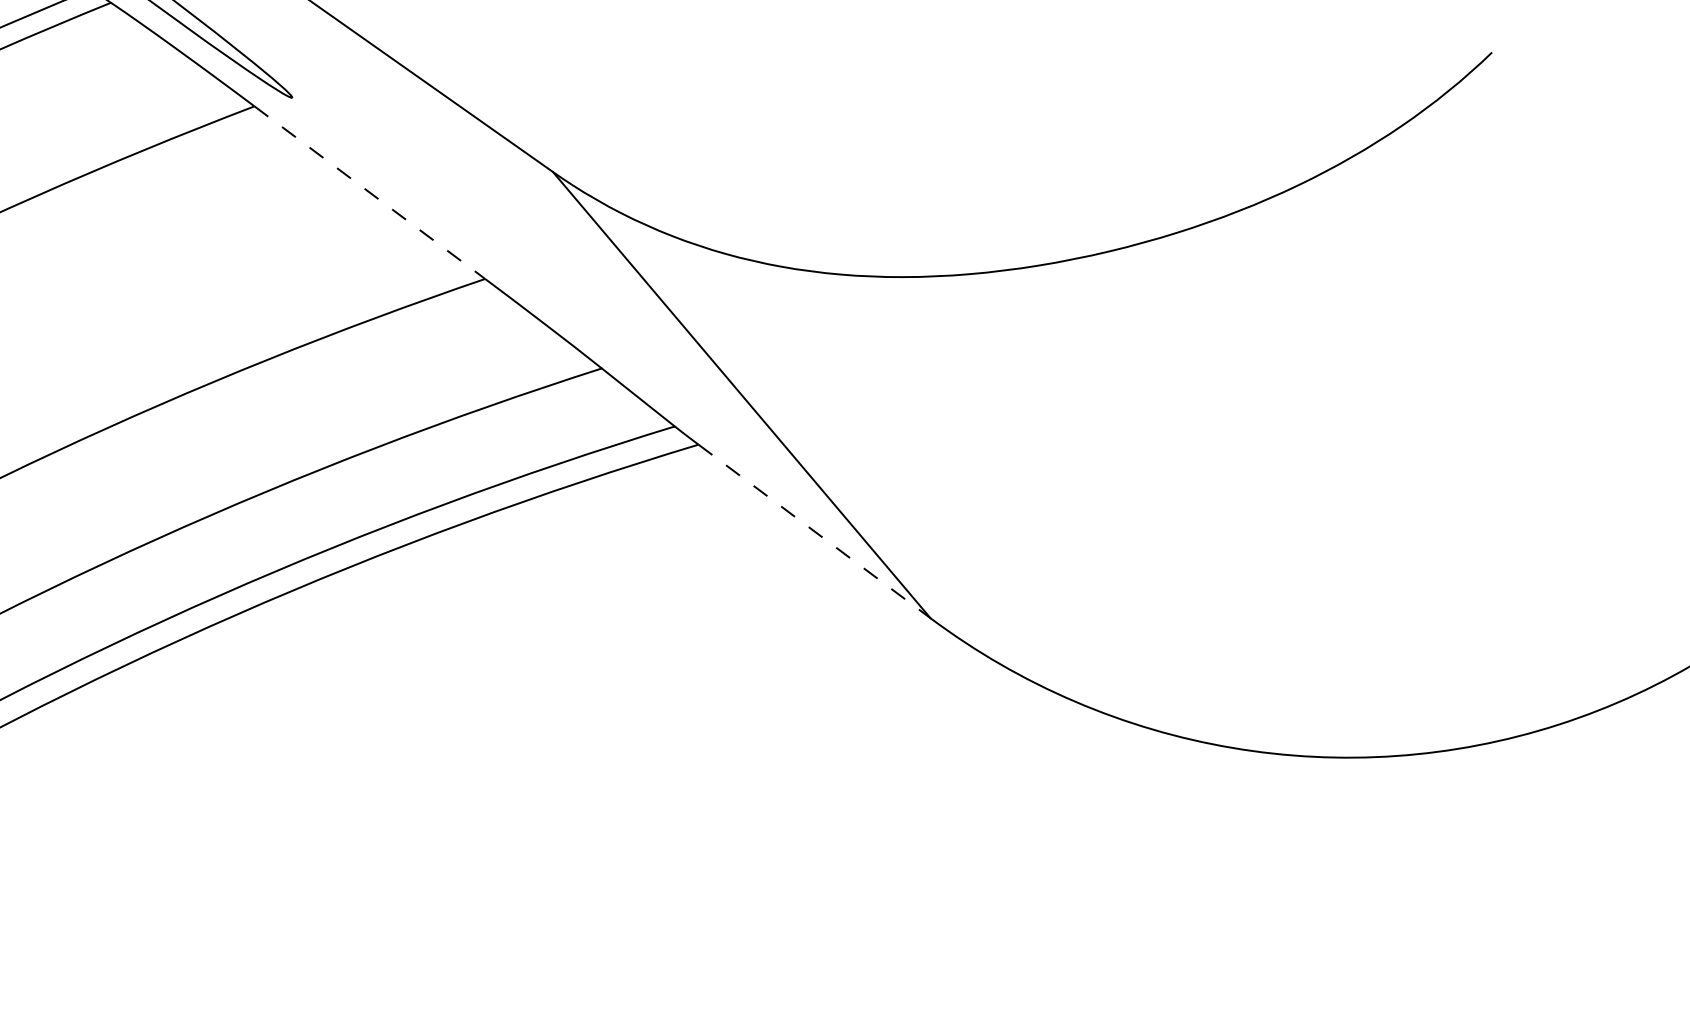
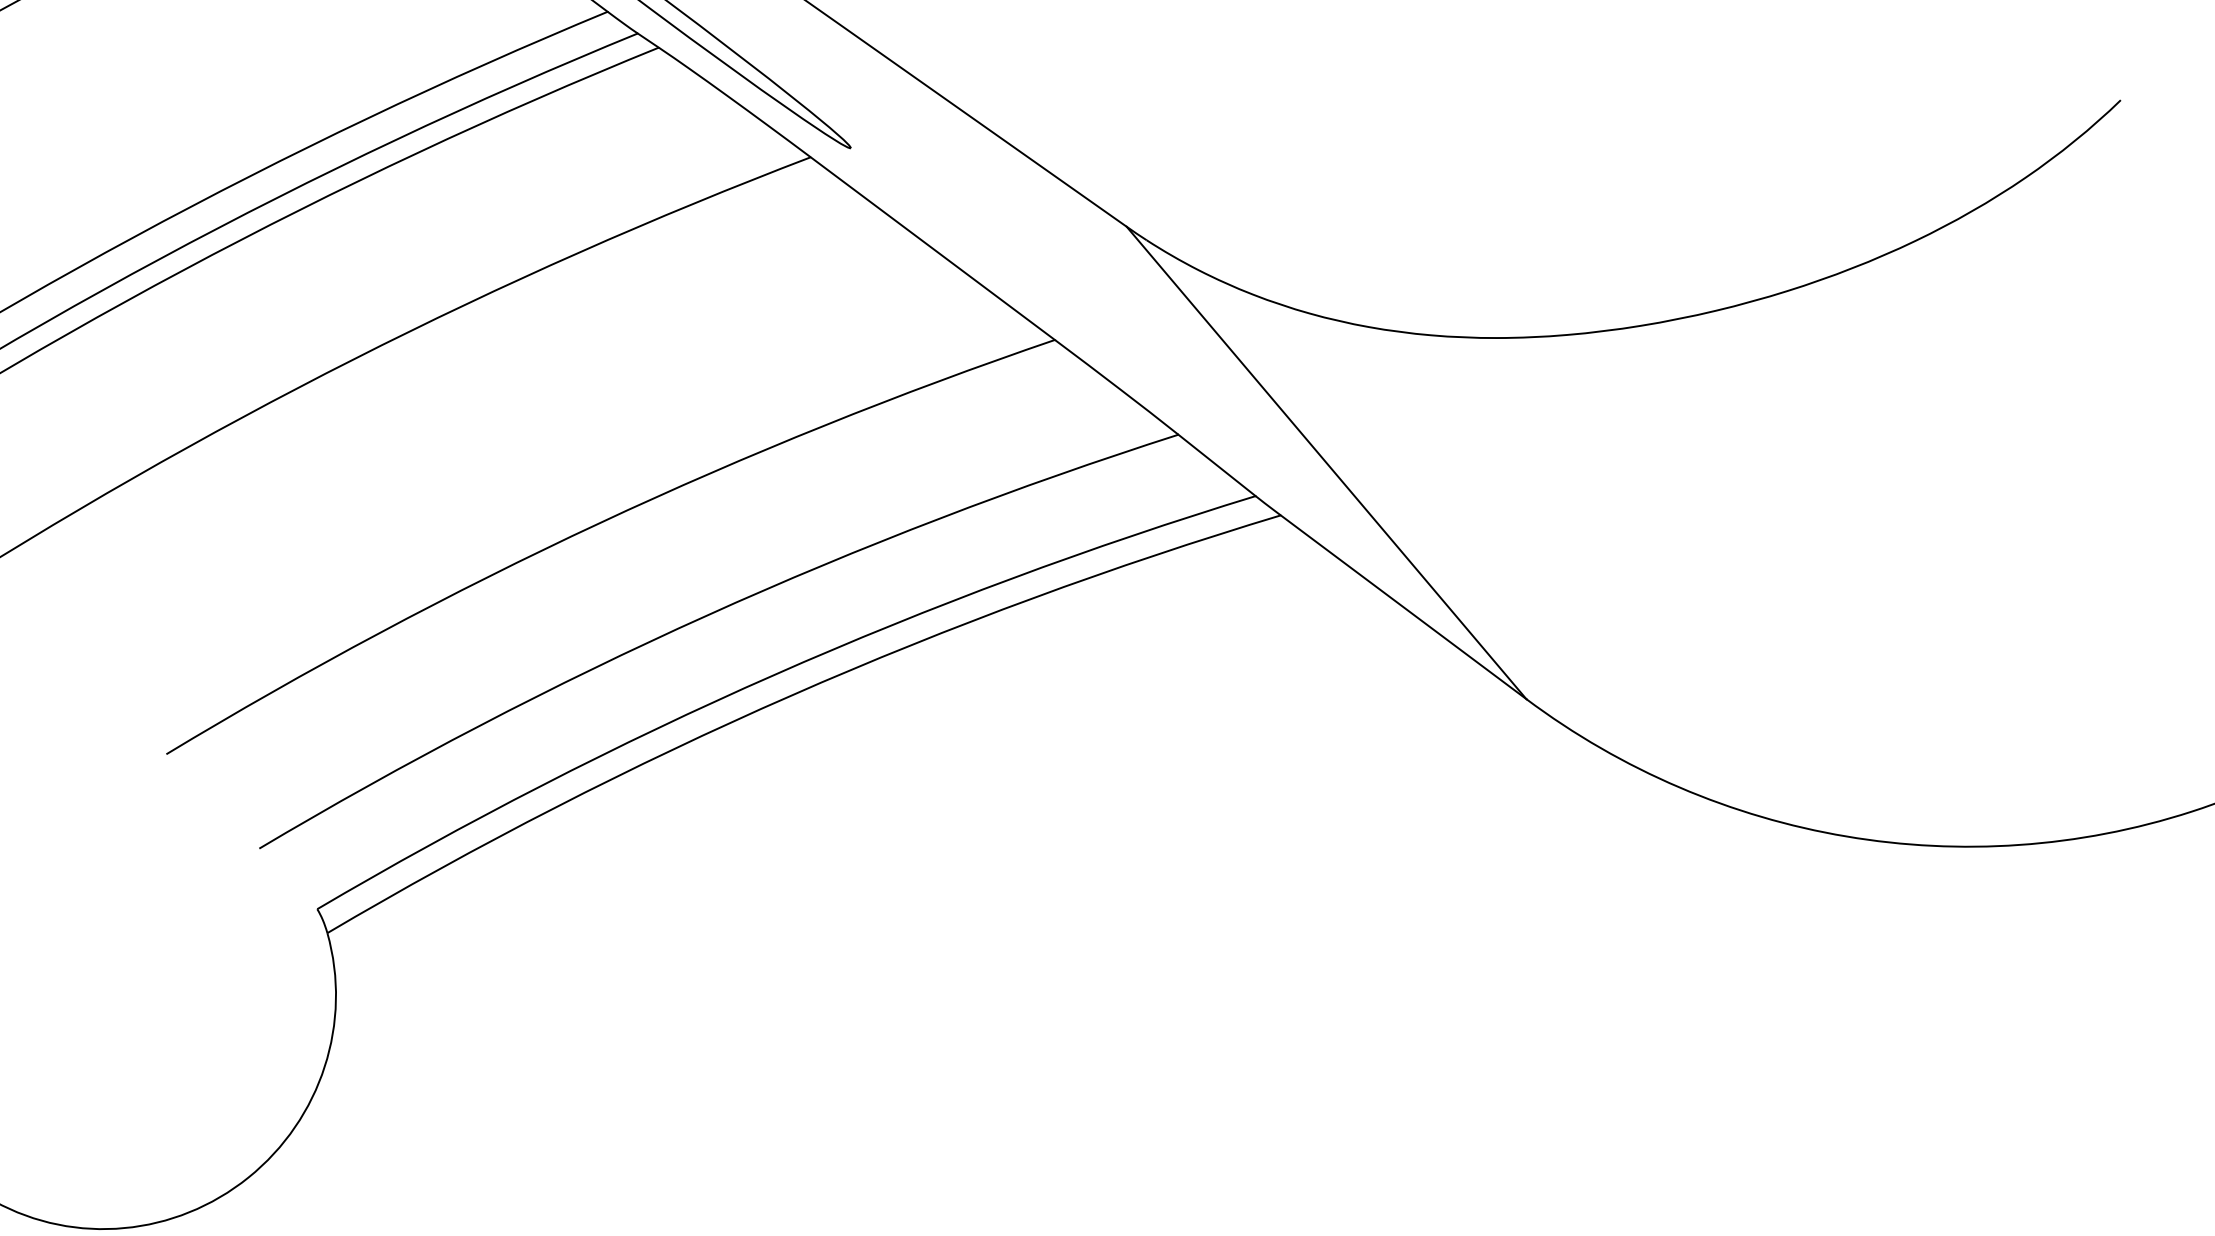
line: (370, 192) -> (933, 248), dashed -> solid
line: (815, 531) -> (1404, 607), dashed -> solid

